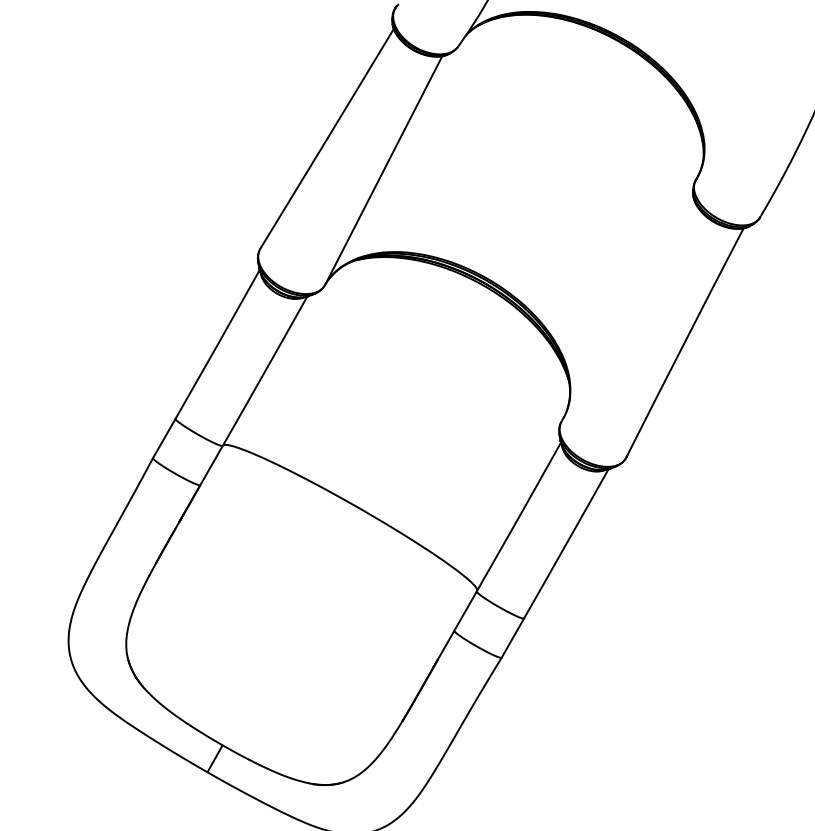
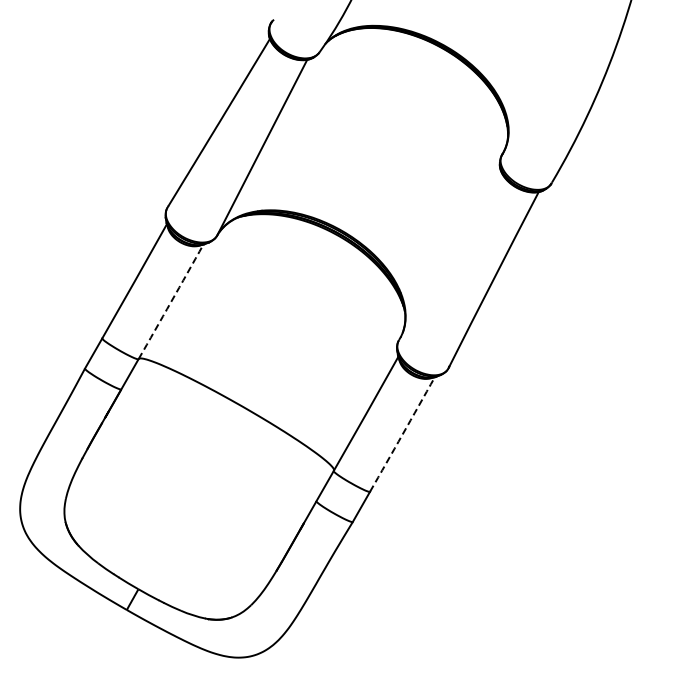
arc: (265, 370) -> (171, 301), solid -> dashed
arc: (566, 543) -> (402, 434), solid -> dashed

